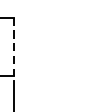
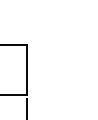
line: (13, 47) -> (26, 70), dashed -> solid

